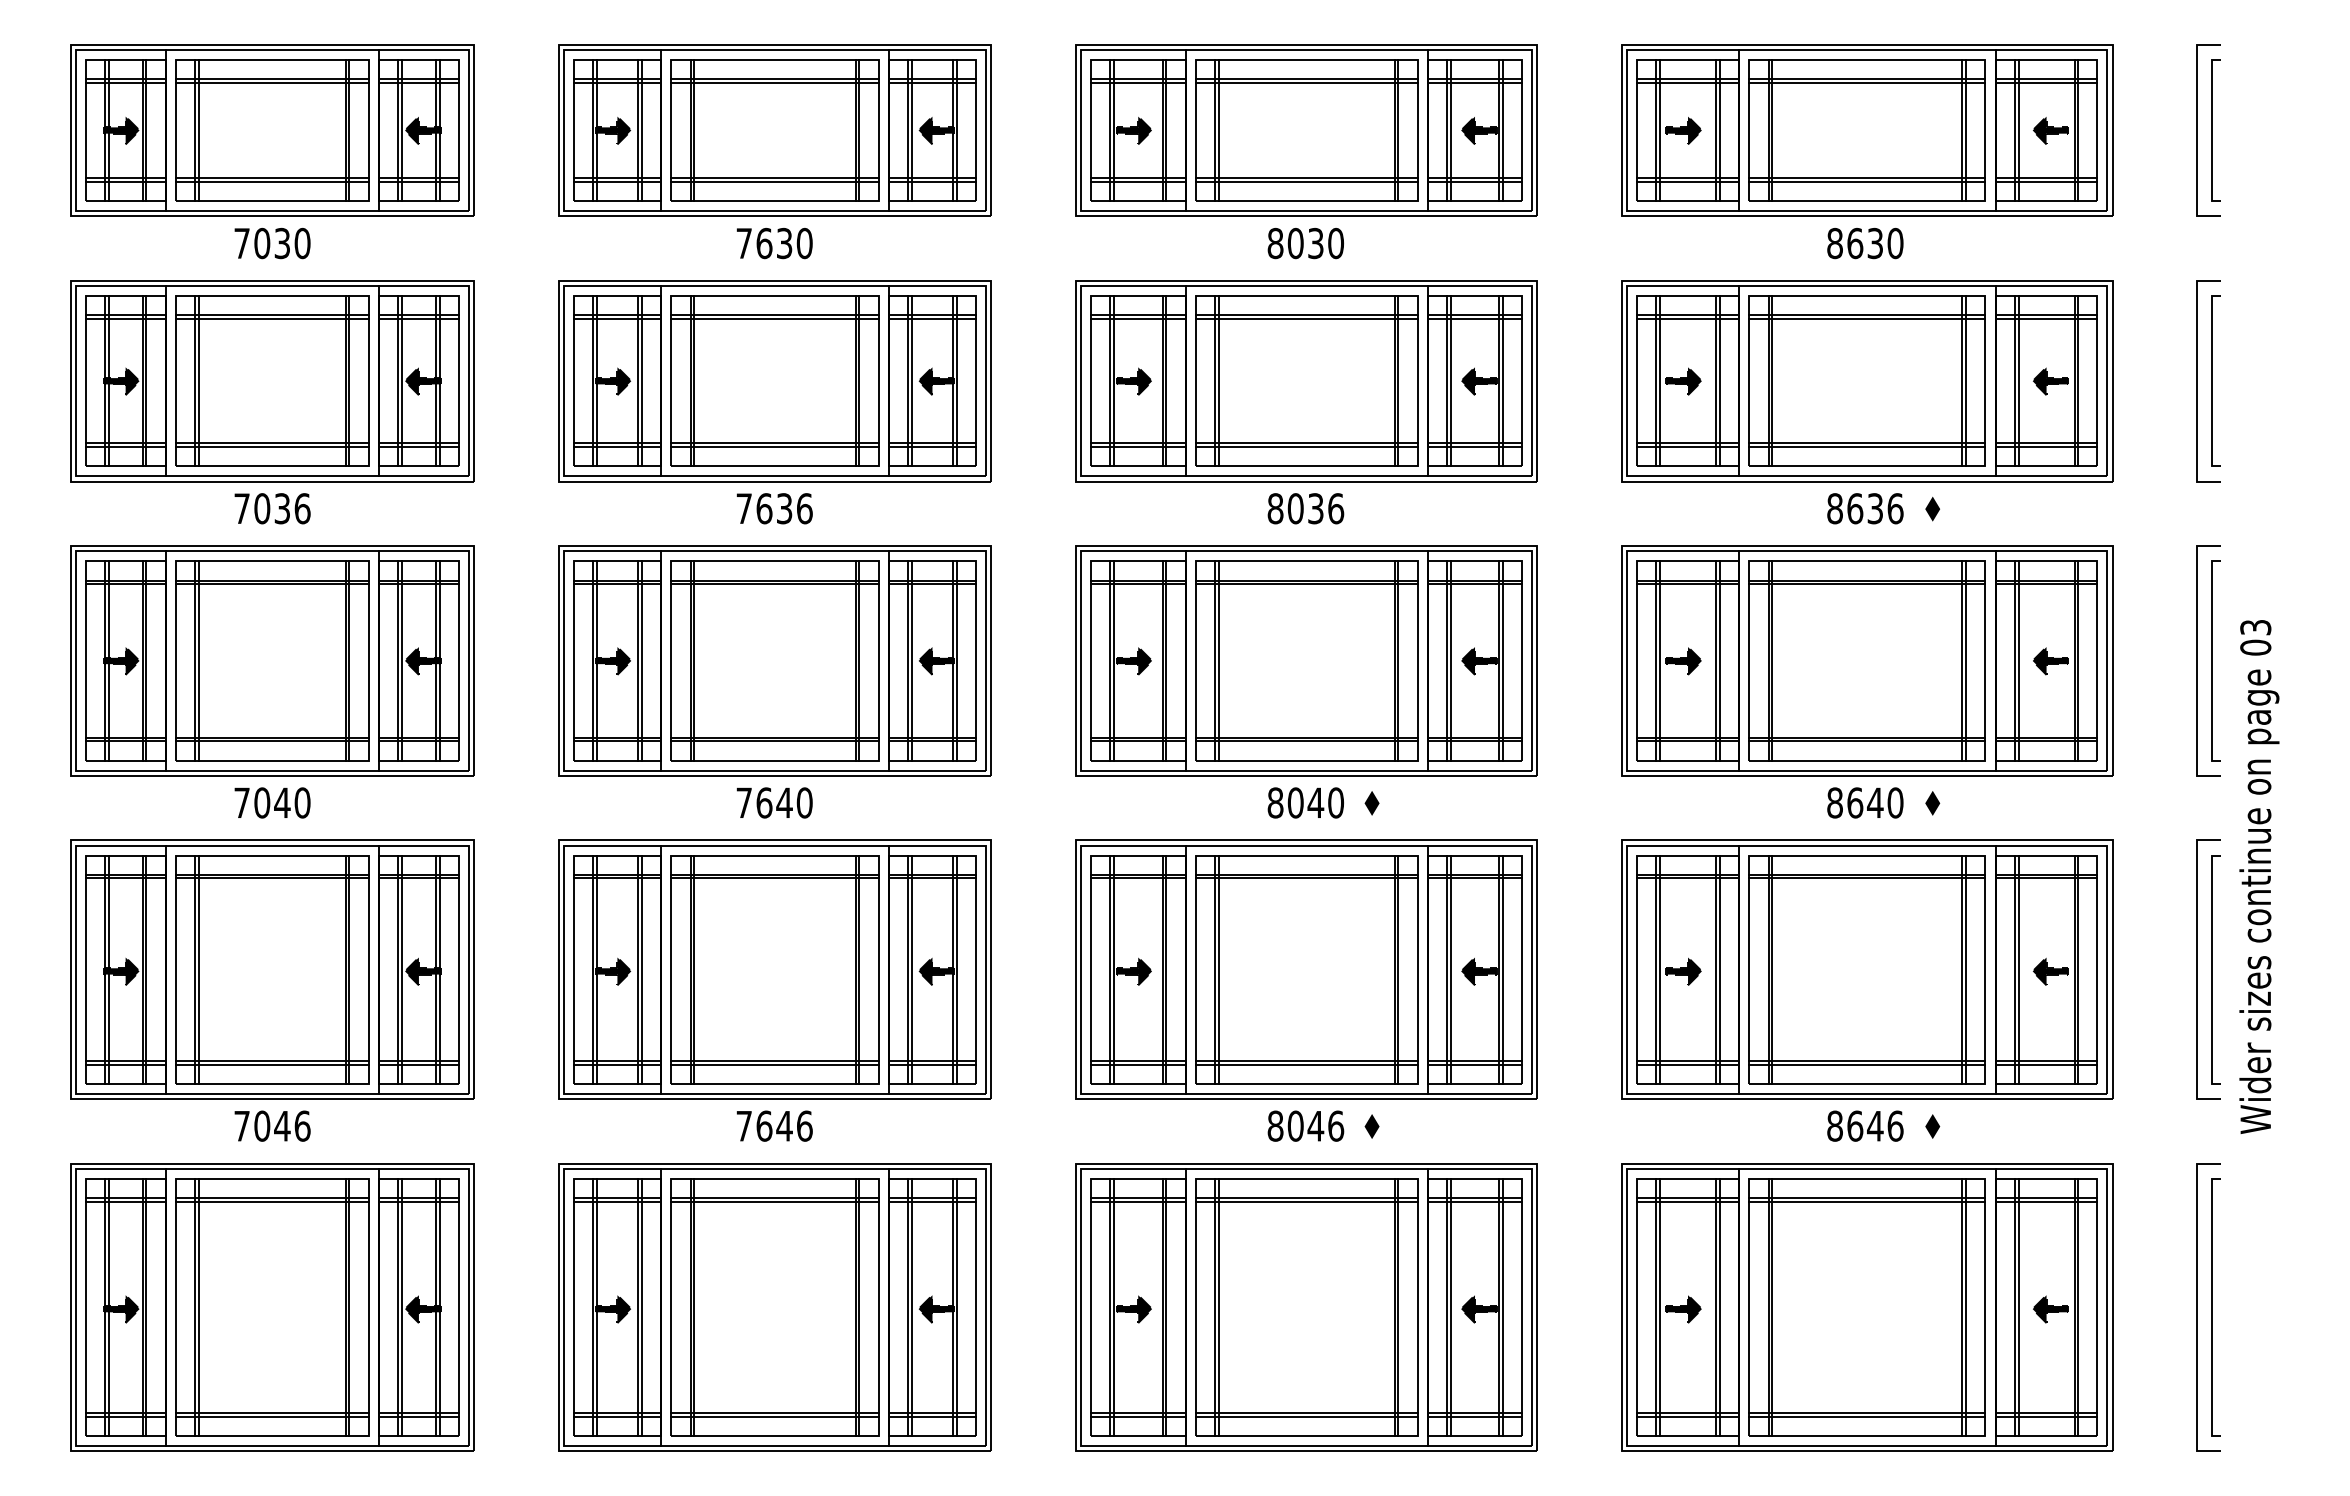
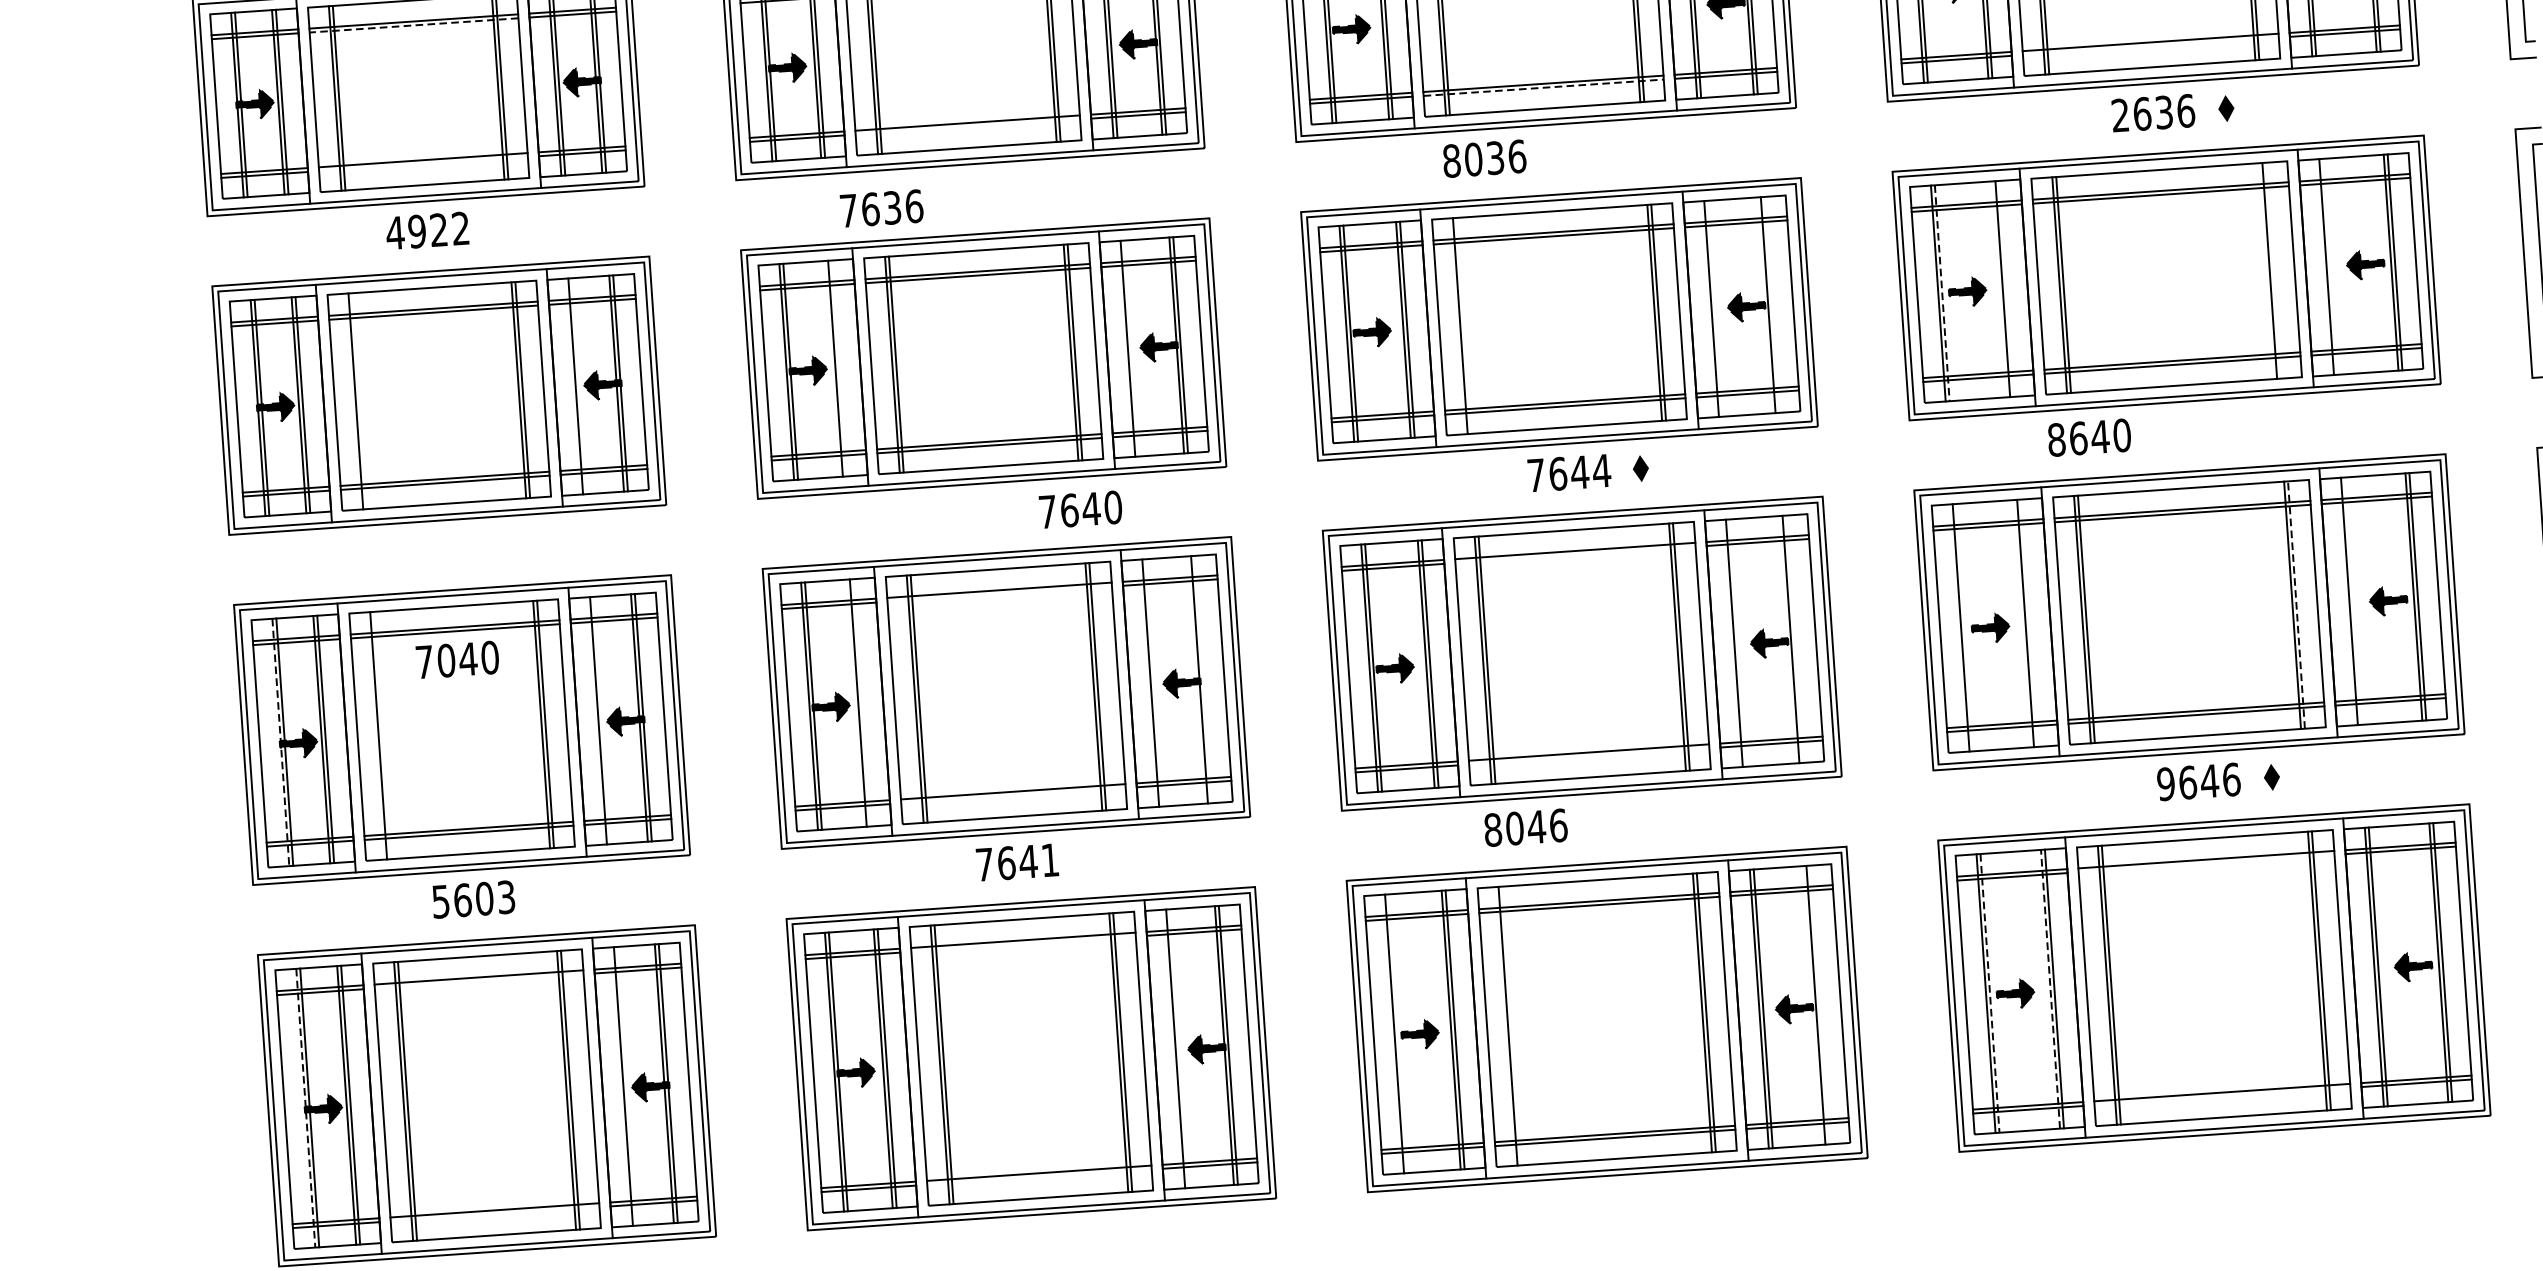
line: (271, 319) -> (413, 25), solid -> dashed
line: (271, 447) -> (422, 164), removed
line: (774, 447) -> (967, 127), removed
line: (1306, 447) -> (1543, 88), solid -> dashed
line: (1867, 447) -> (2151, 46), removed
text: (271, 508) -> (427, 230), 7036 -> 4922
text: (774, 508) -> (881, 208), moved
text: (1305, 508) -> (1484, 158), moved
text: (1834, 508) -> (2119, 115), 8636 -> 2636
line: (198, 660) -> (359, 400), removed
line: (401, 660) -> (579, 385), removed
line: (641, 660) -> (839, 367), removed
line: (911, 660) -> (1131, 348), removed
line: (1218, 660) -> (1464, 325), removed
line: (1450, 660) -> (1715, 308), removed
line: (1502, 660) -> (1771, 304), removed
line: (1660, 660) -> (1942, 292), solid -> dashed
line: (1719, 660) -> (2006, 288), removed
line: (1966, 660) -> (2274, 270), removed
line: (2018, 660) -> (2330, 266), removed
text: (272, 802) -> (457, 659), moved
text: (774, 802) -> (1080, 509), moved
text: (1305, 802) -> (1568, 472), 8040 -> 7644
text: (1865, 802) -> (2089, 437), moved
fill: (1932, 802) -> (2247, 426), removed
line: (774, 878) -> (999, 594), removed
line: (1306, 878) -> (1575, 554), removed
line: (198, 969) -> (382, 735), removed
line: (401, 969) -> (602, 720), removed
line: (641, 969) -> (861, 702), removed
line: (911, 969) -> (1154, 682), removed
line: (956, 969) -> (1203, 679), removed
line: (1450, 969) -> (1738, 642), removed
line: (1502, 969) -> (1794, 639), removed
line: (1660, 969) -> (1965, 627), removed
line: (1719, 969) -> (2029, 623), removed
line: (1966, 969) -> (2296, 604), solid -> dashed
line: (2018, 969) -> (2353, 600), removed
line: (104, 970) -> (280, 743), solid -> dashed
line: (774, 1064) -> (1012, 795), removed
line: (1306, 1064) -> (1589, 756), removed
text: (272, 1125) -> (473, 898), 7046 -> 5603
text: (804, 1125) -> (1049, 859), 7646 -> 7641
text: (1305, 1125) -> (1525, 827), moved
text: (1834, 1125) -> (2165, 783), 8646 -> 9646
fill: (1371, 1126) -> (1664, 818), removed
line: (271, 1201) -> (478, 981), removed
line: (774, 1201) -> (1023, 944), removed
line: (1867, 1201) -> (2206, 863), removed
line: (104, 1307) -> (305, 1108), solid -> dashed
line: (401, 1307) -> (626, 1086), removed
line: (911, 1307) -> (1179, 1048), removed
line: (1113, 1307) -> (1398, 1033), removed
line: (1218, 1307) -> (1511, 1026), removed
line: (1502, 1307) -> (1819, 1005), removed
line: (1660, 1307) -> (1990, 993), solid -> dashed
line: (1715, 1307) -> (2050, 989), solid -> dashed
line: (271, 1416) -> (494, 1214), removed
line: (774, 1416) -> (1038, 1176), removed
line: (1867, 1416) -> (2222, 1096), removed

